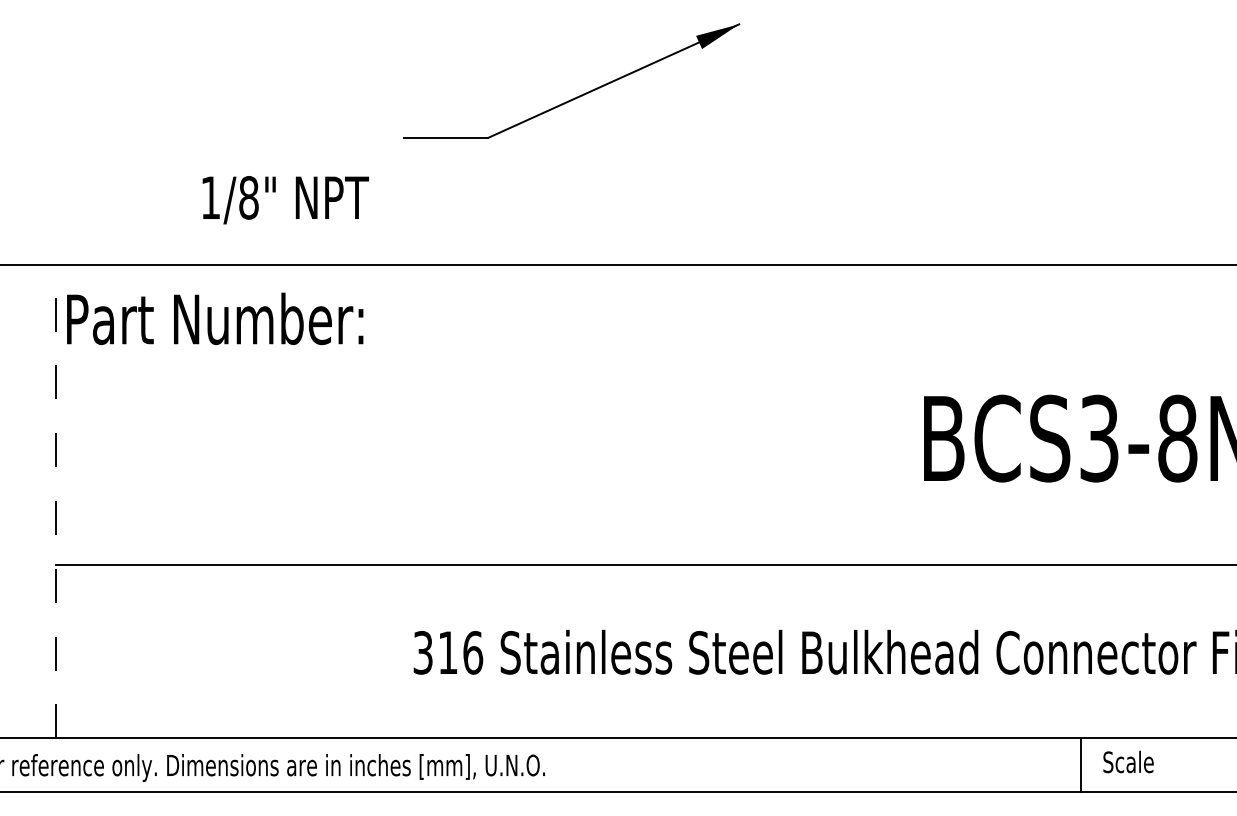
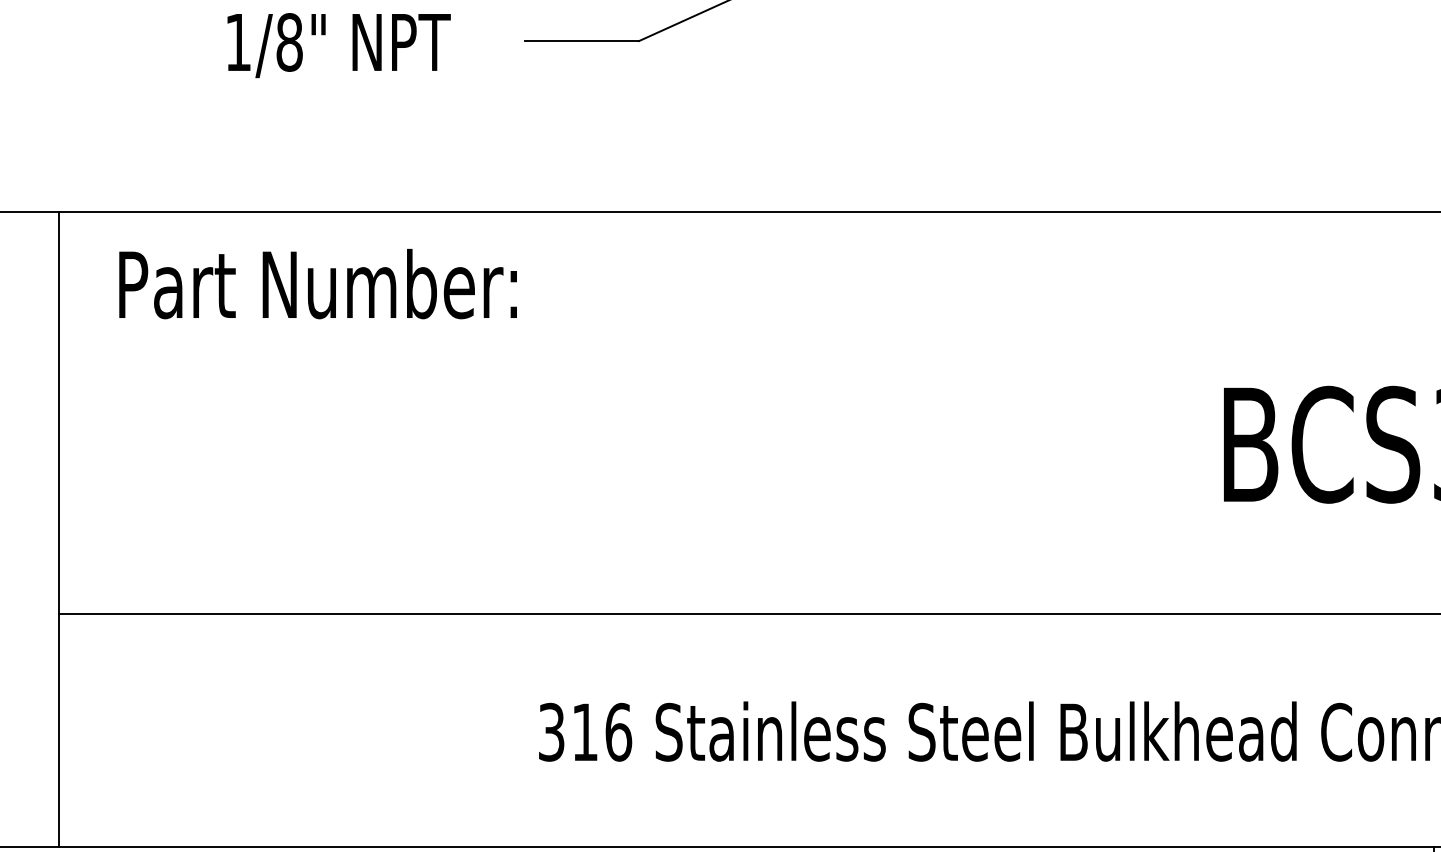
text: (285, 200) -> (338, 45), moved
text: (215, 318) -> (318, 283), moved
line: (56, 501) -> (59, 529), dashed -> solid

